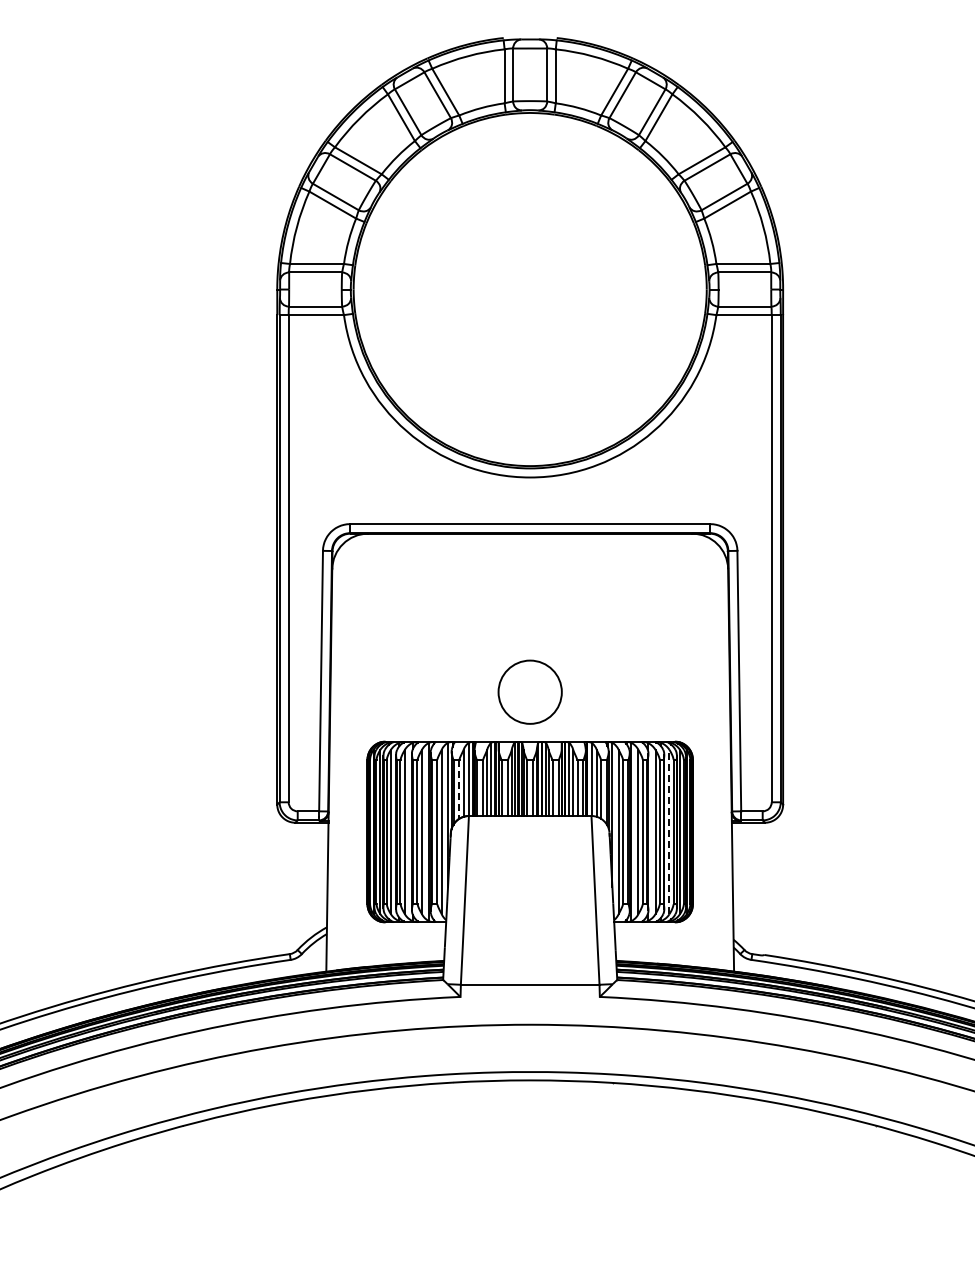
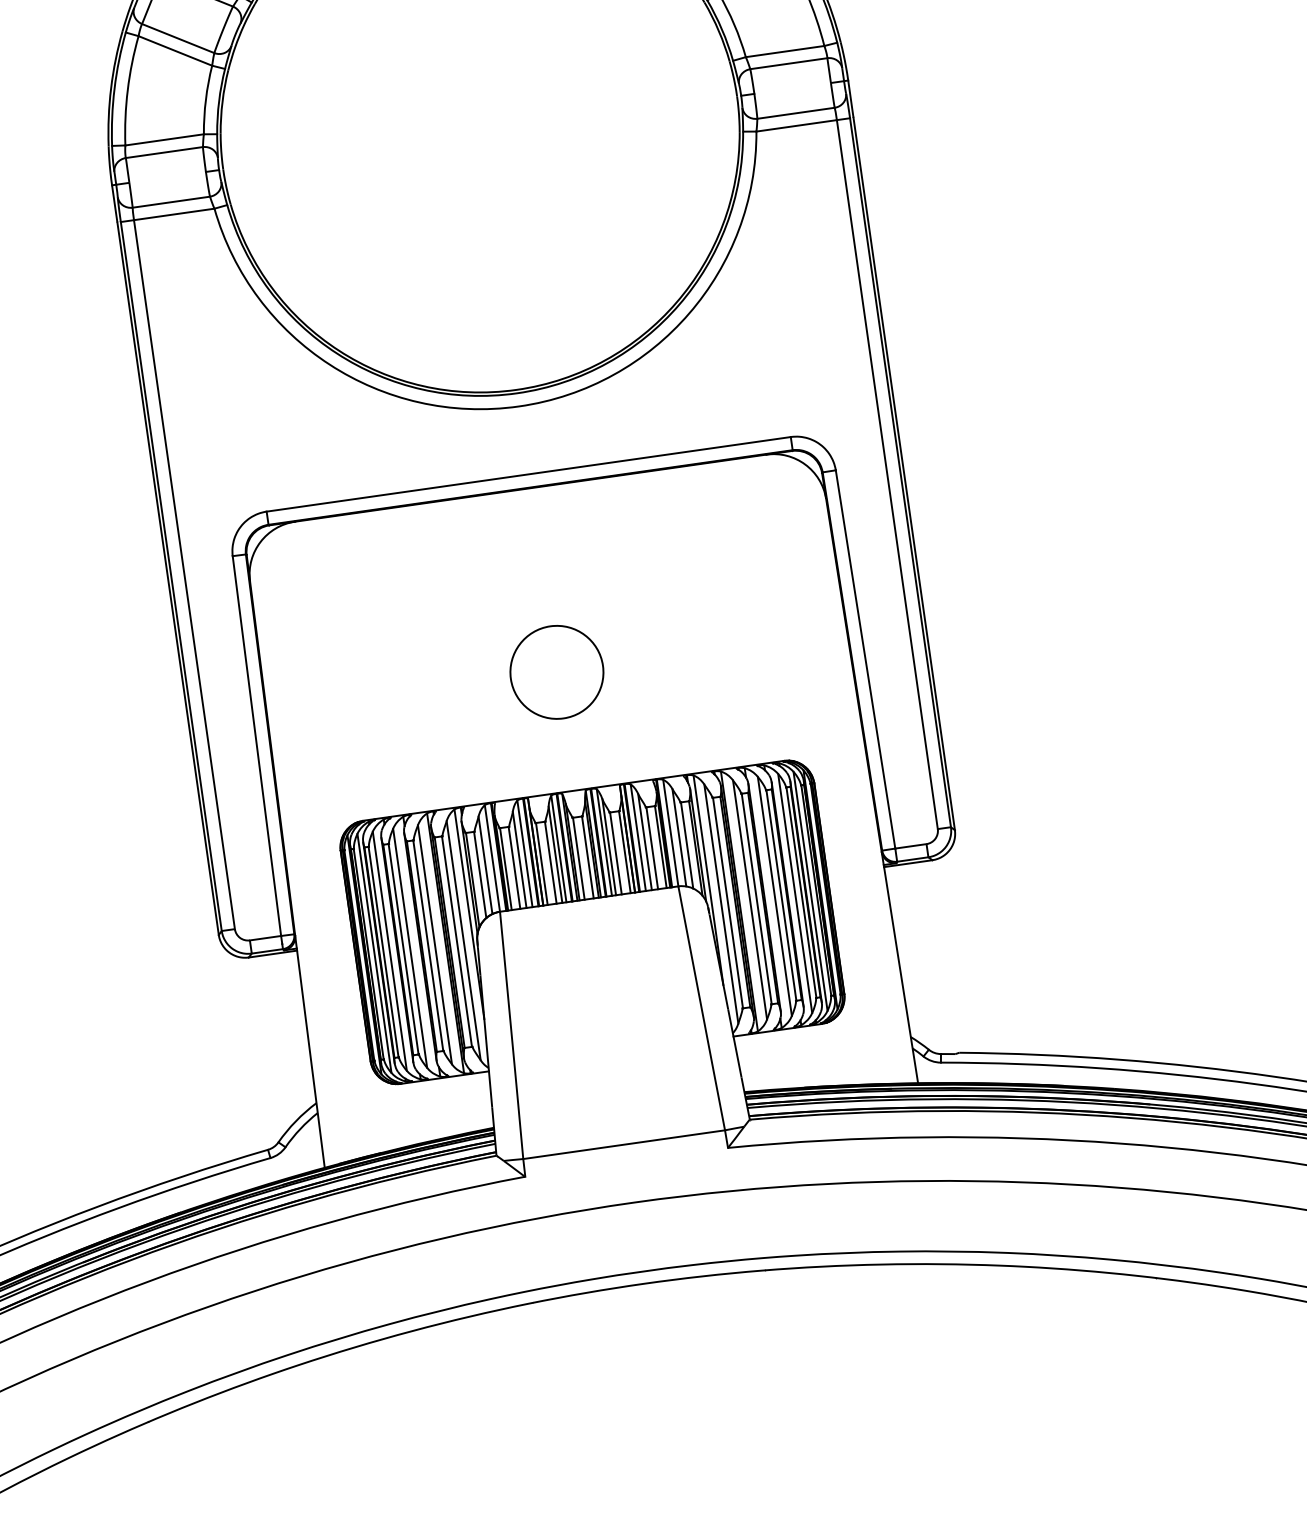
circle: (529, 691) -> (555, 671), moved
line: (459, 789) -> (480, 875), dashed -> solid
line: (669, 831) -> (795, 892), dashed -> solid

